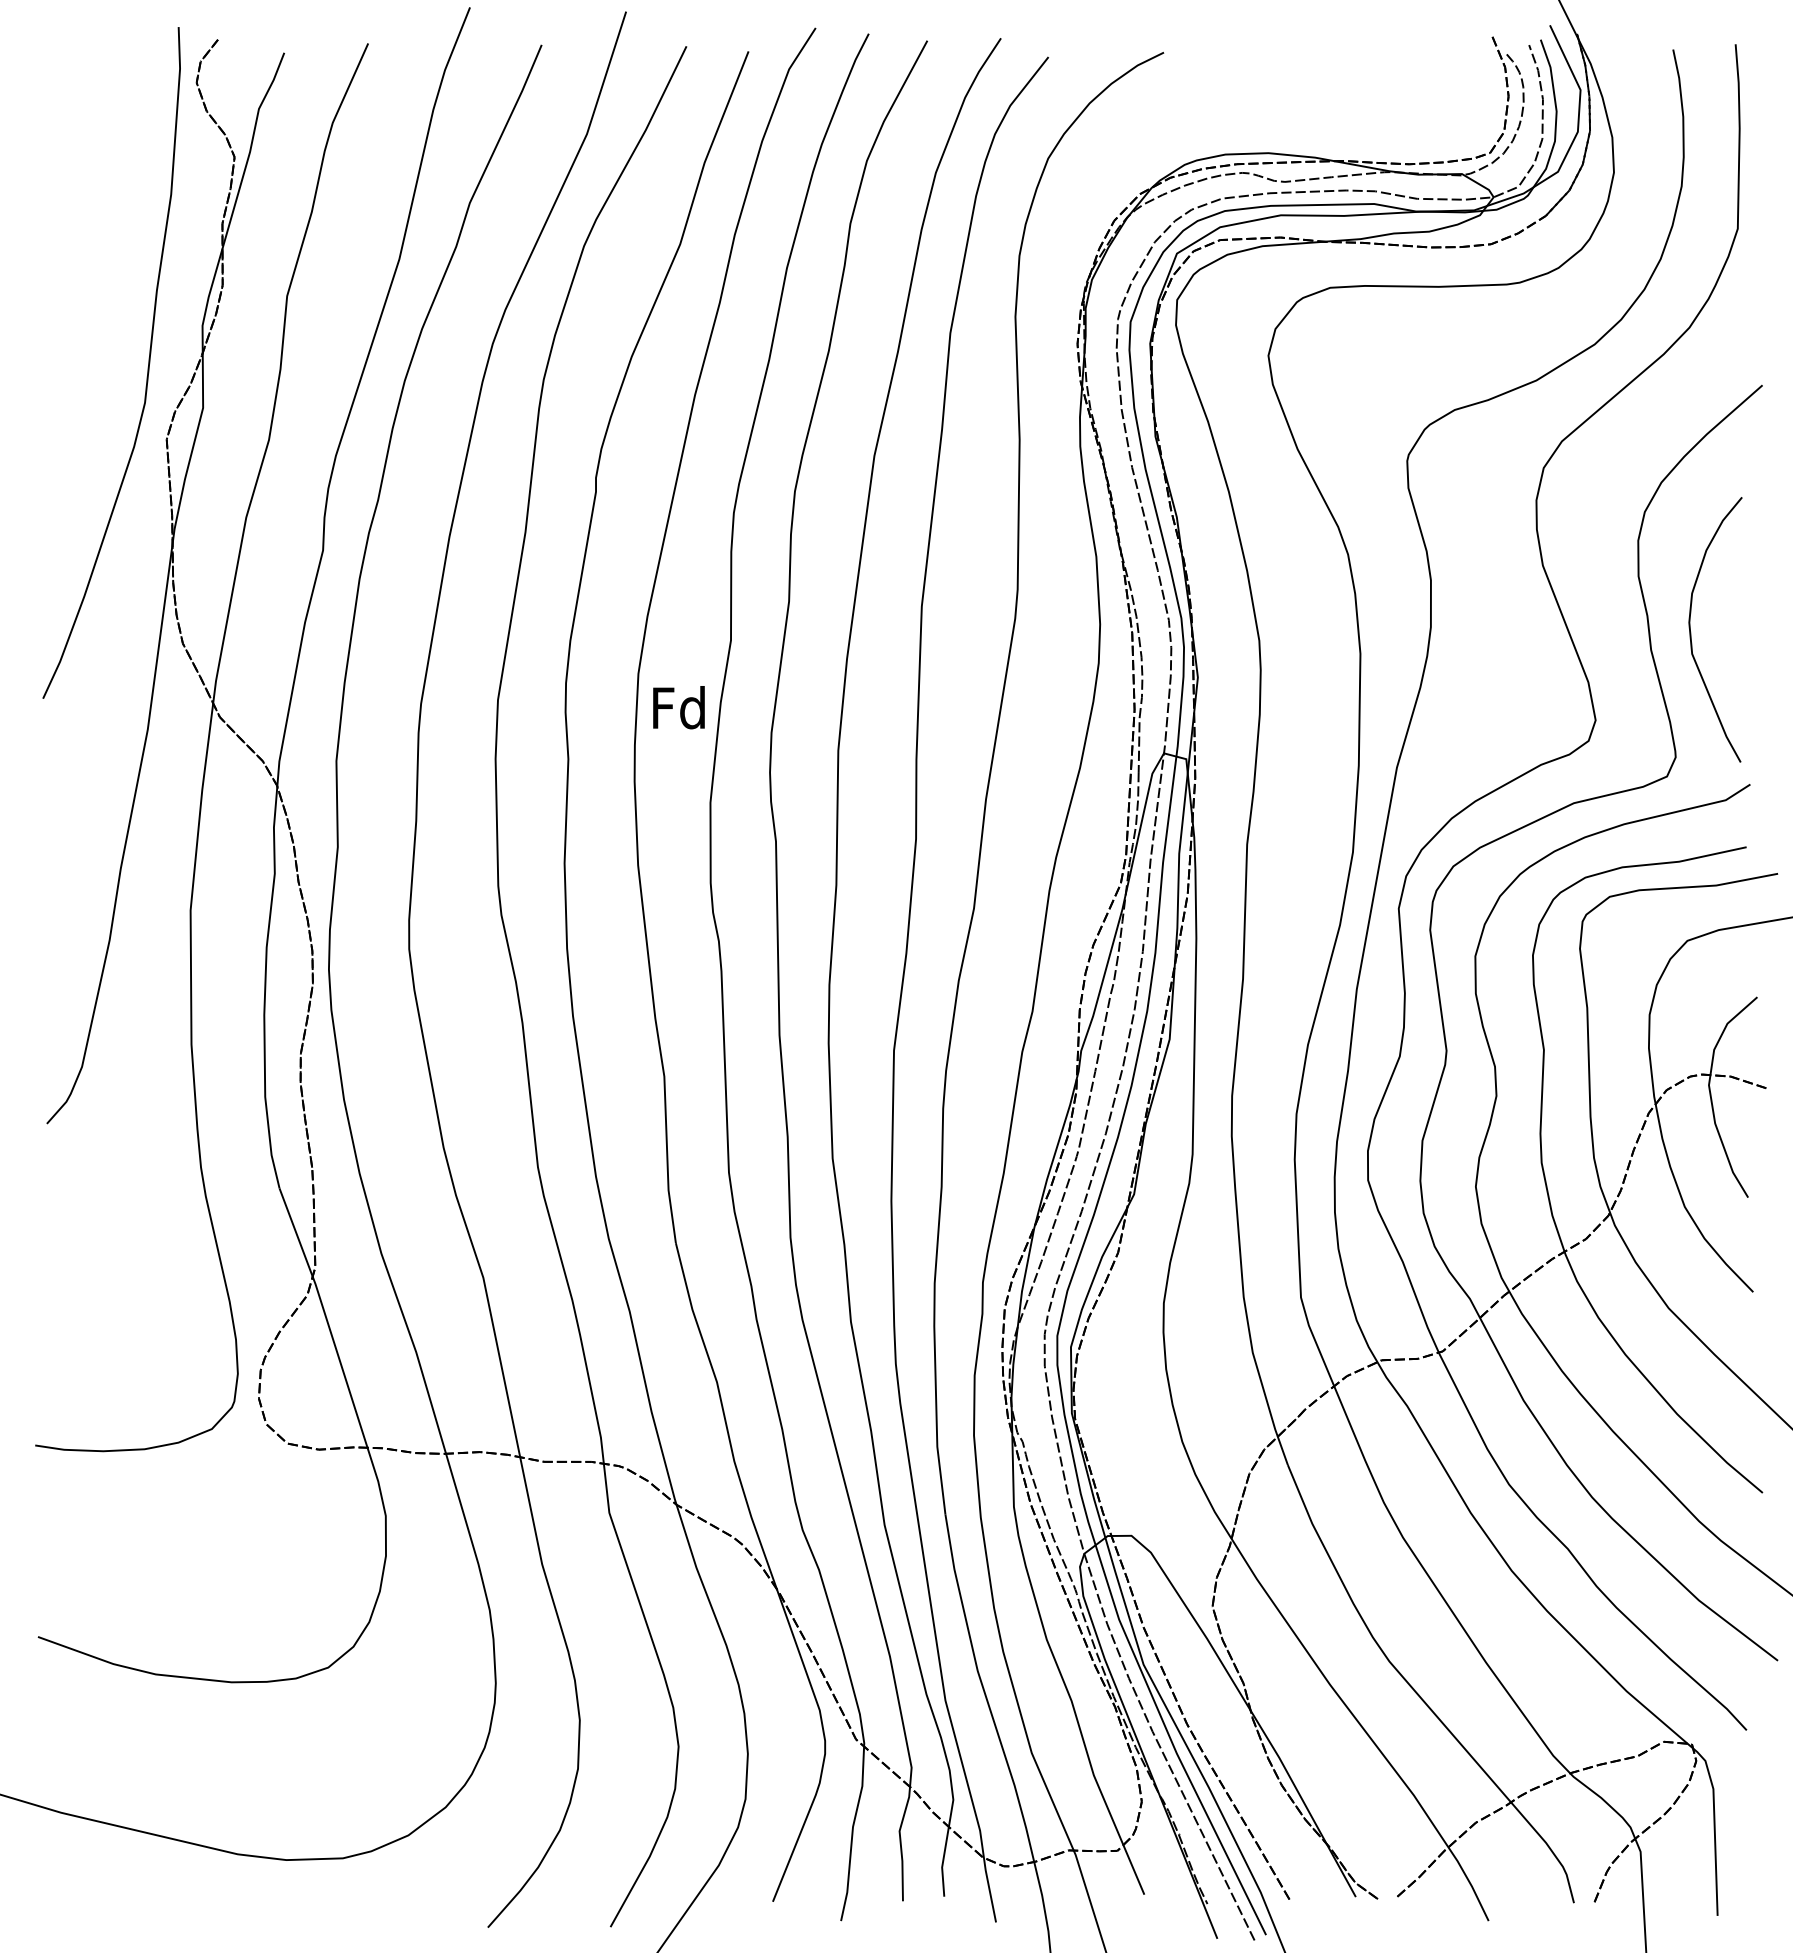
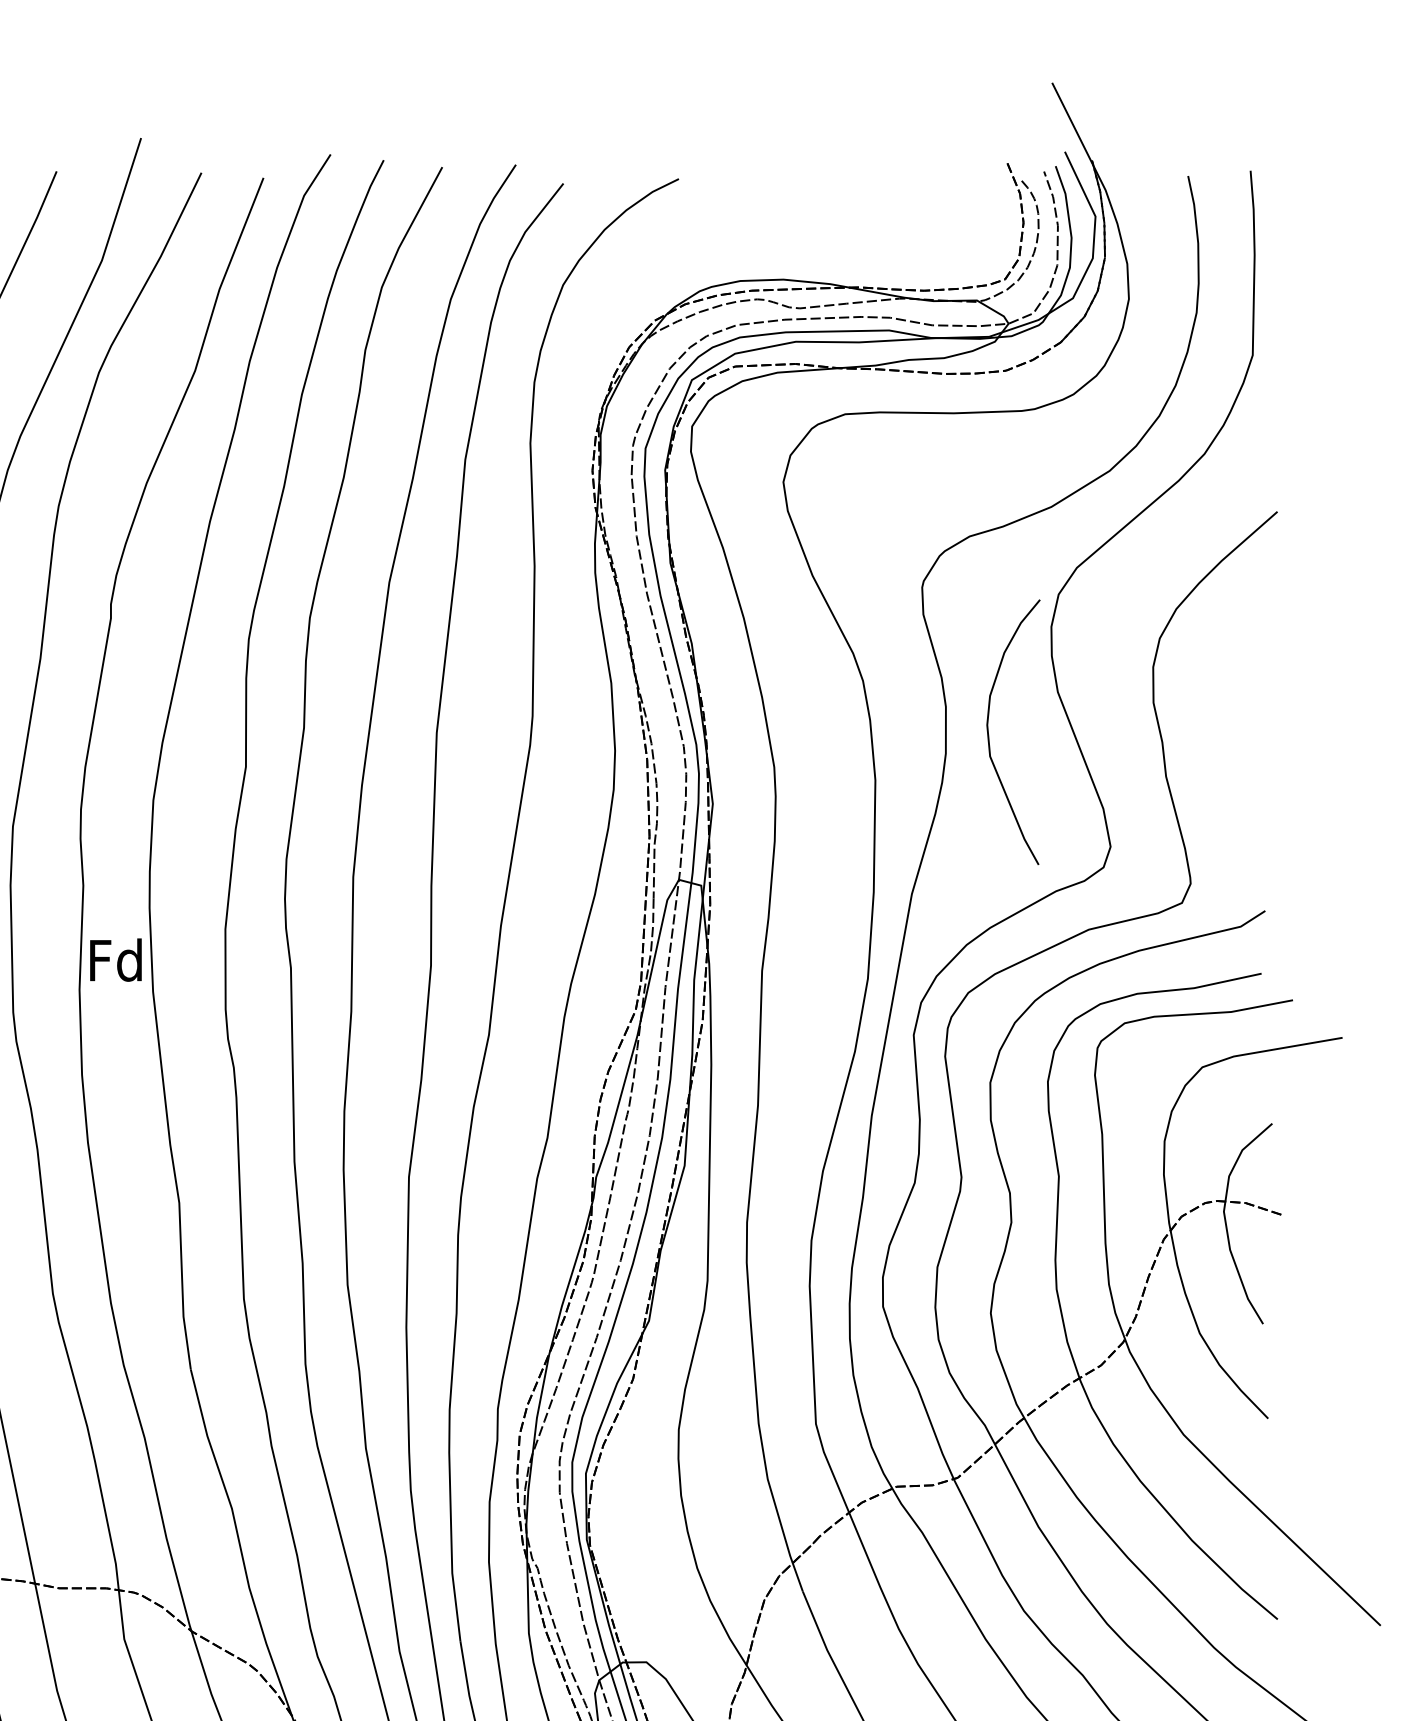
curve: (1691, 632) -> (989, 734), moved
text: (678, 707) -> (115, 959), moved

